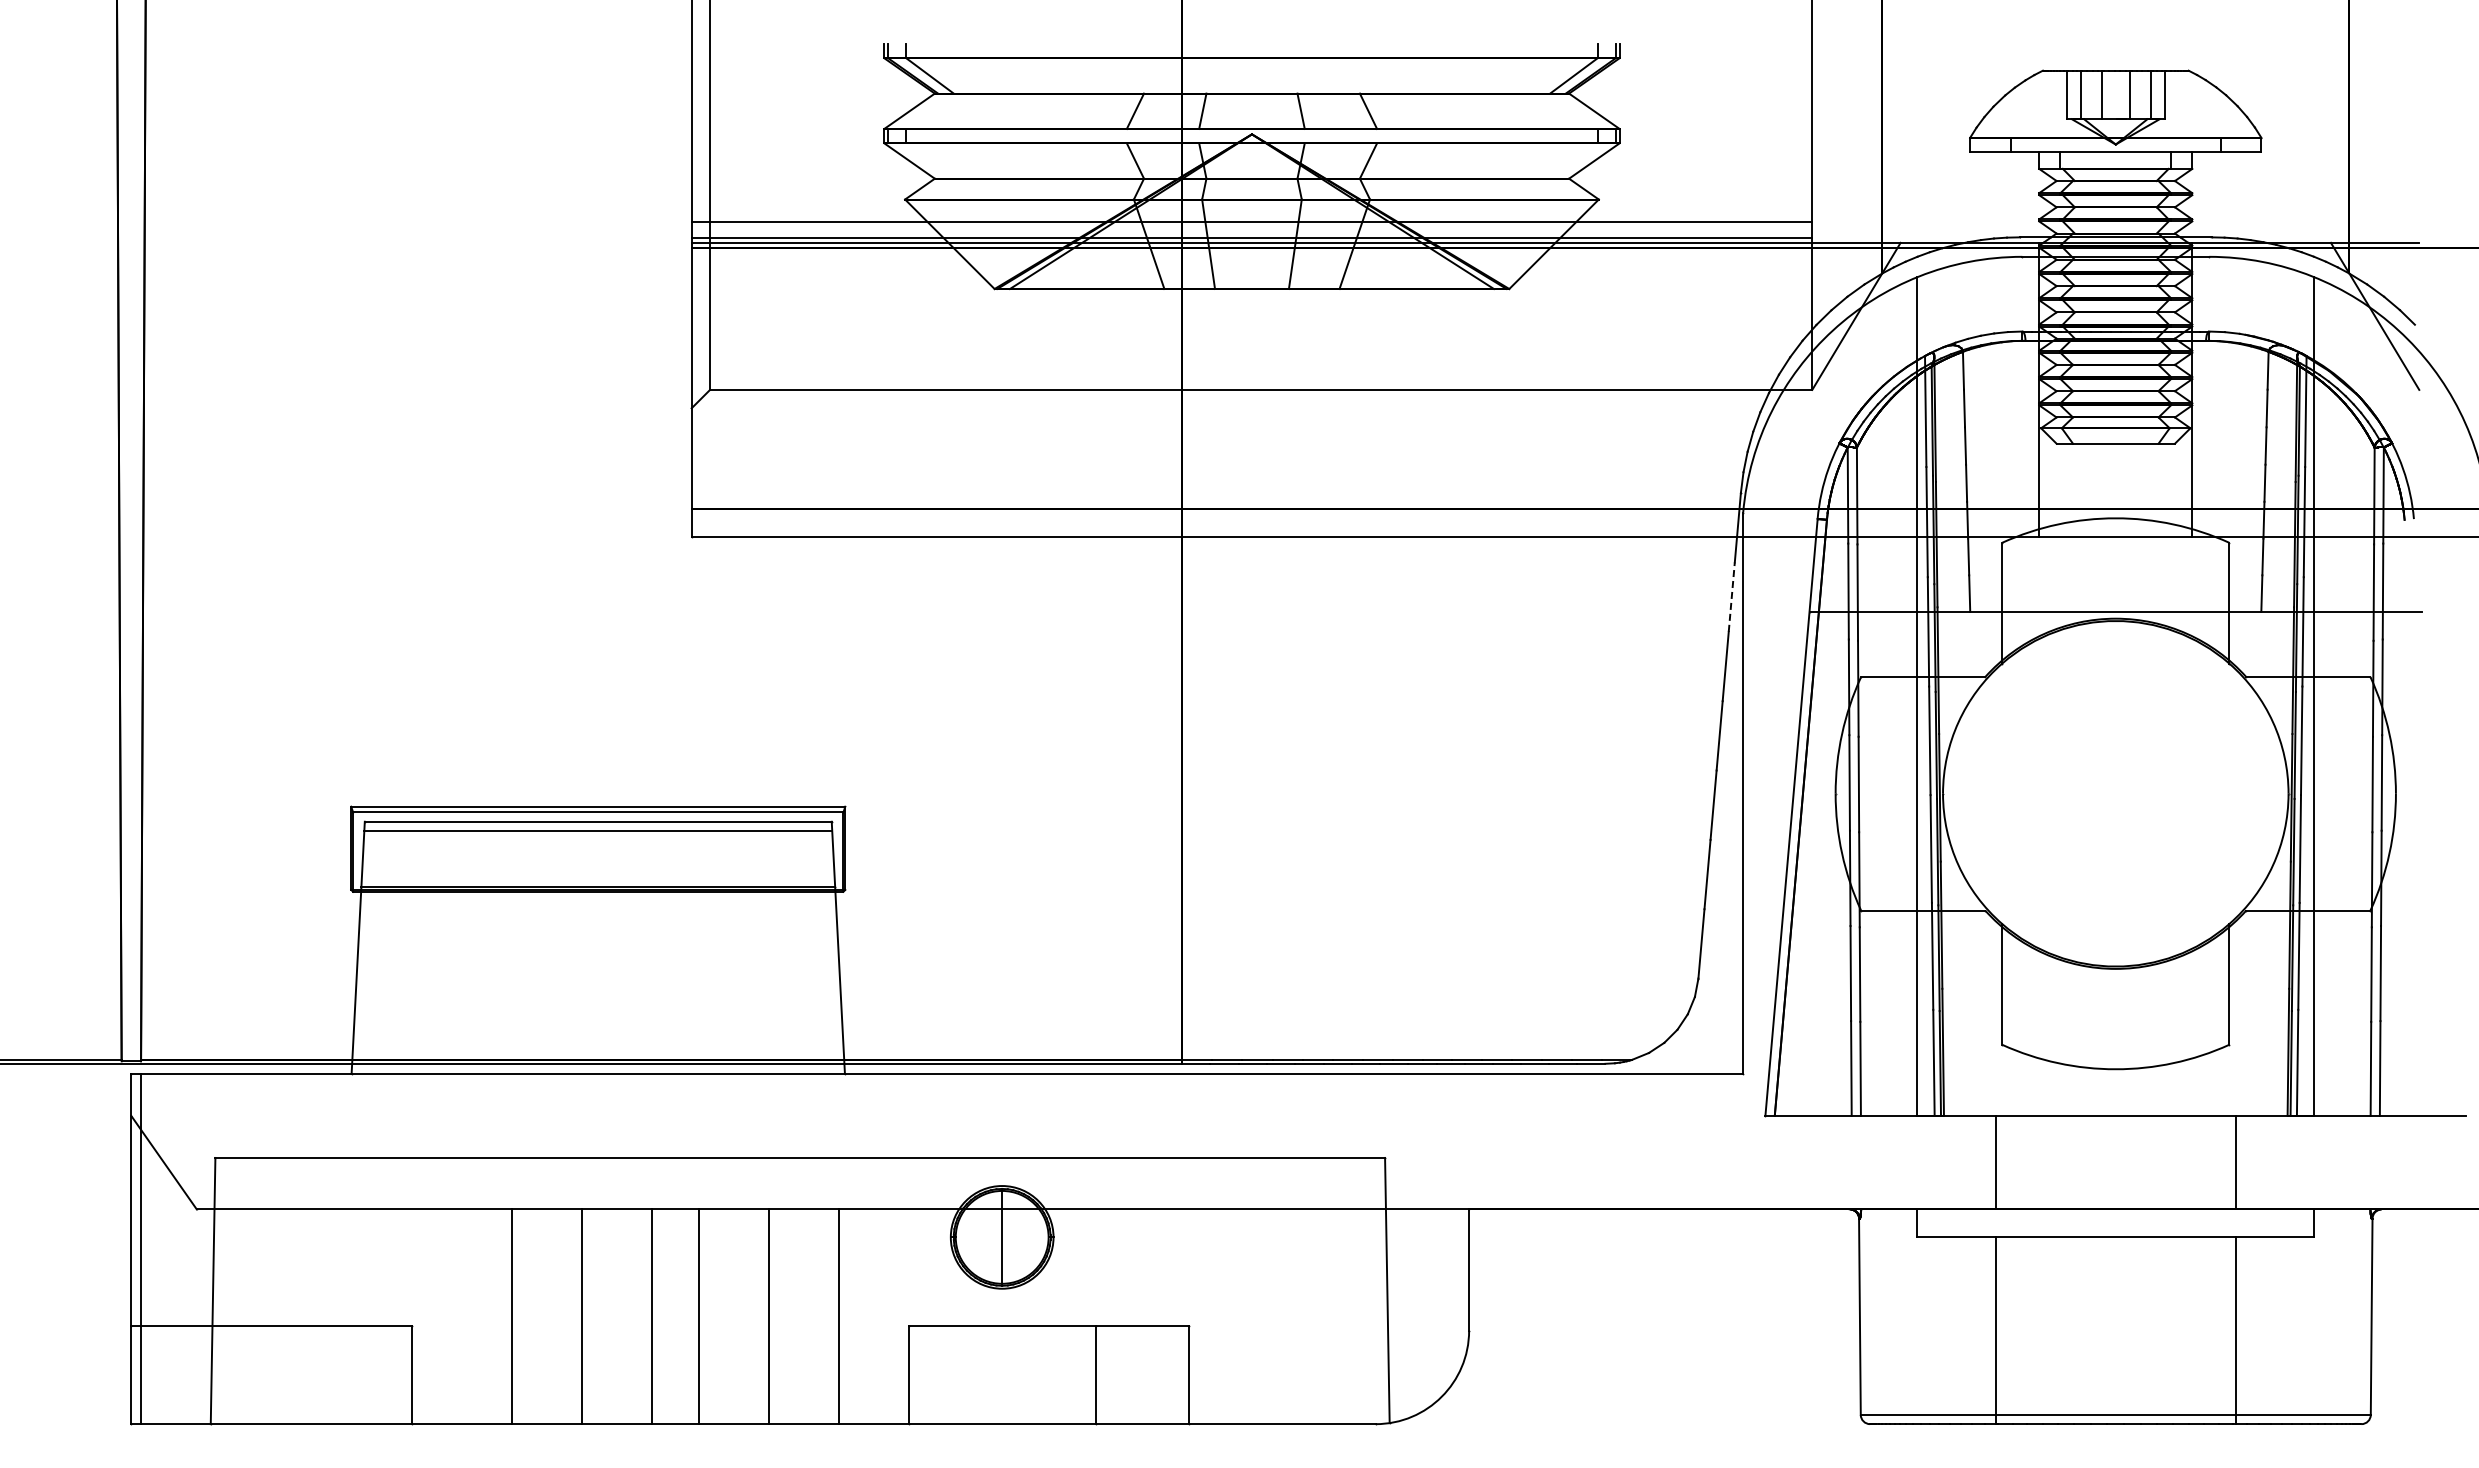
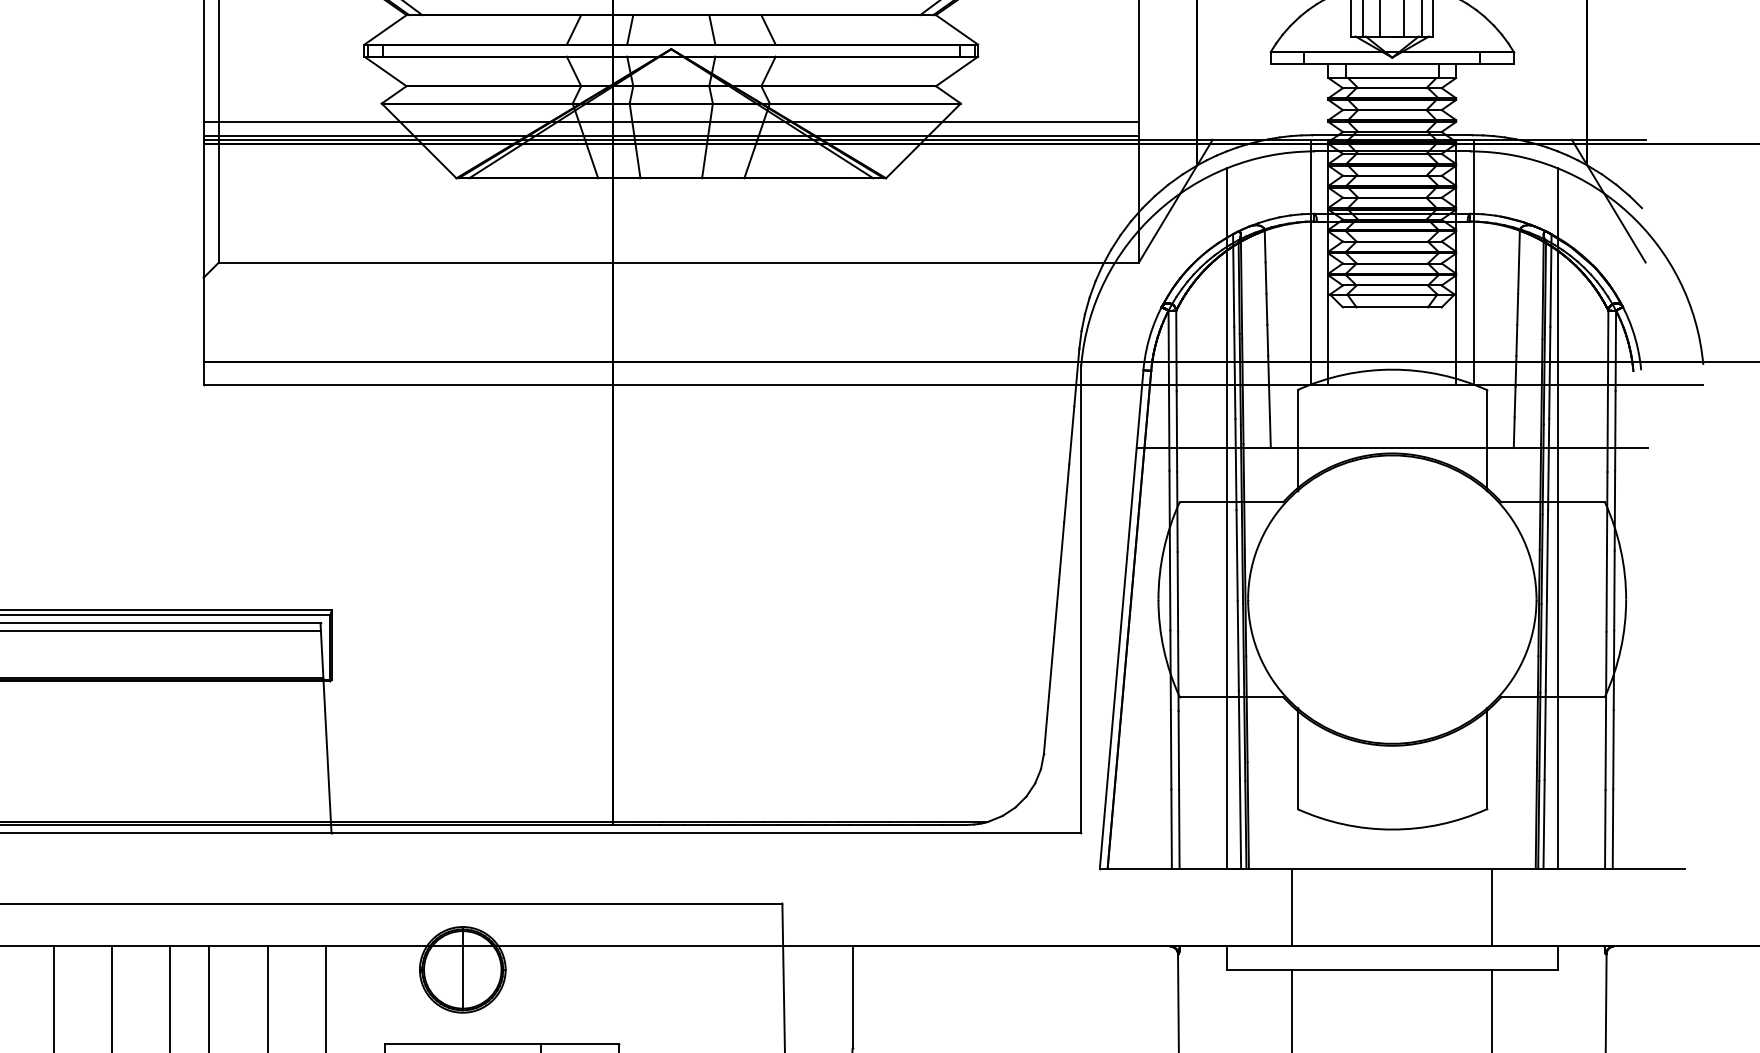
line: (2018, 389) -> (1311, 262), added
line: (2213, 389) -> (1473, 262), added
line: (1731, 597) -> (1071, 435), dashed -> solid

